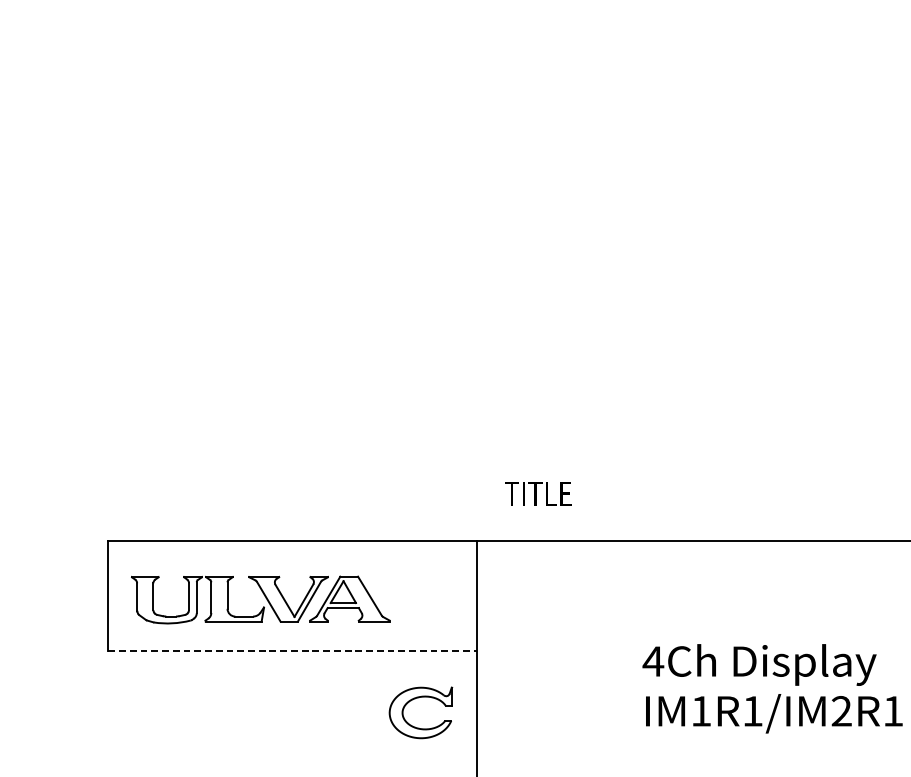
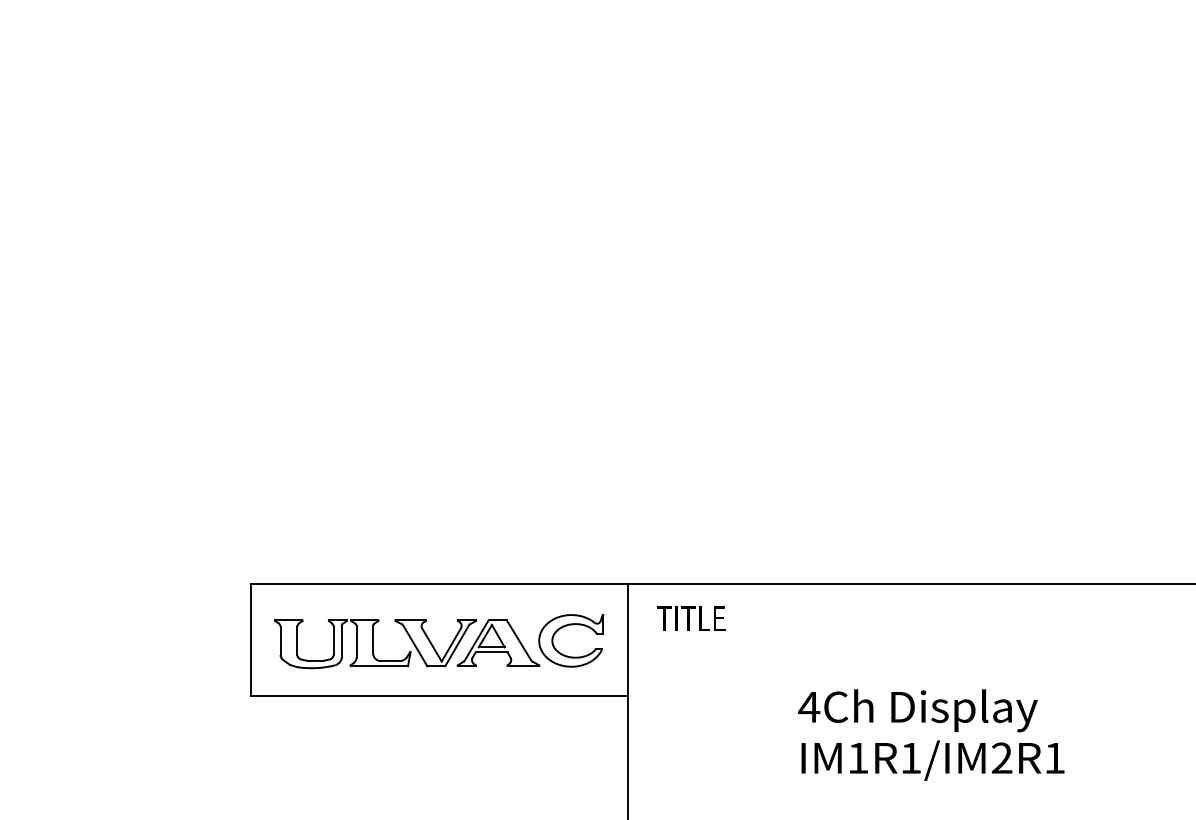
text: (538, 493) -> (691, 618), moved
line: (292, 651) -> (439, 696), dashed -> solid
part: (417, 698) -> (567, 626), moved

